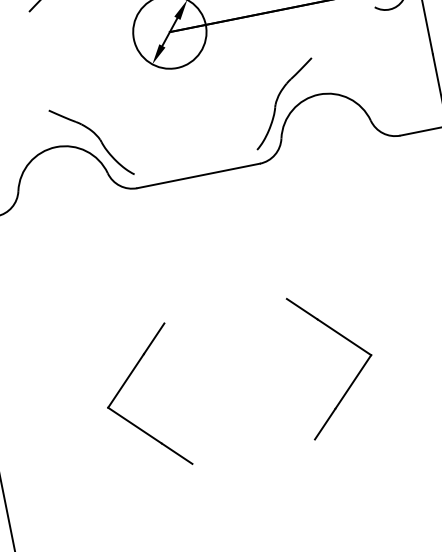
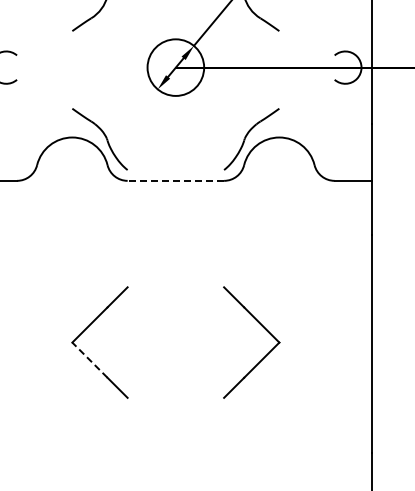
line: (198, 175) -> (175, 180), solid -> dashed
line: (134, 426) -> (89, 360), solid -> dashed

